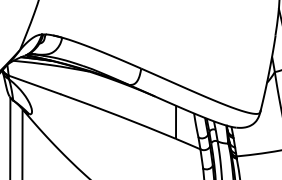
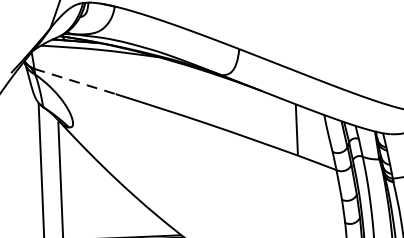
line: (34, 85) -> (75, 82), solid -> dashed

